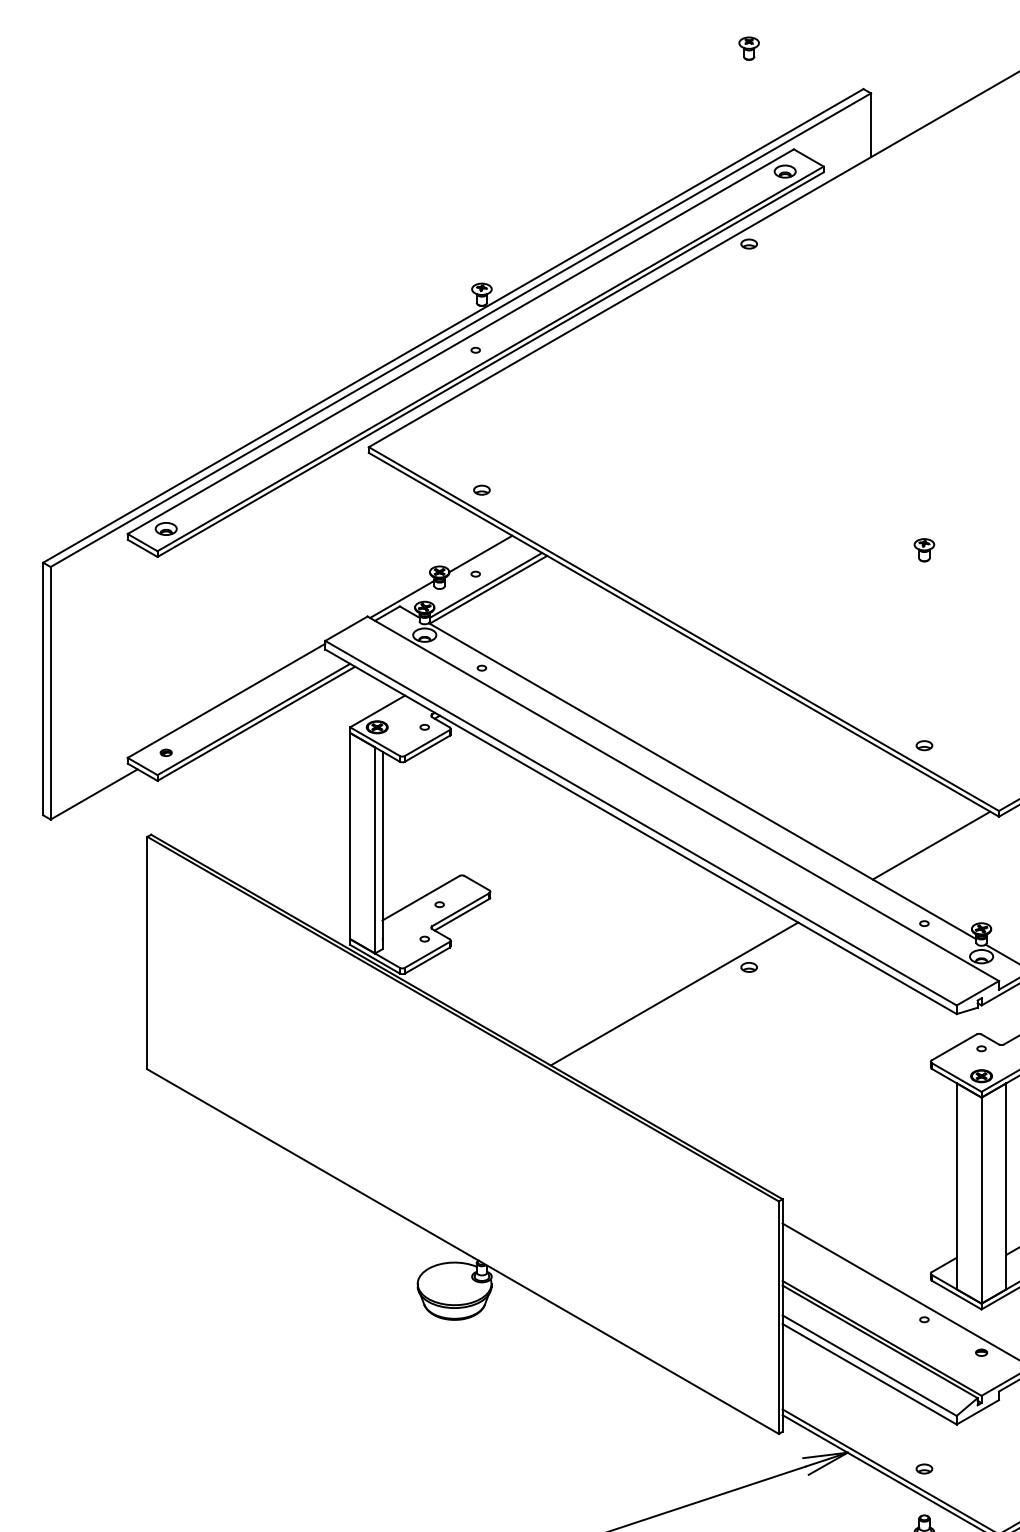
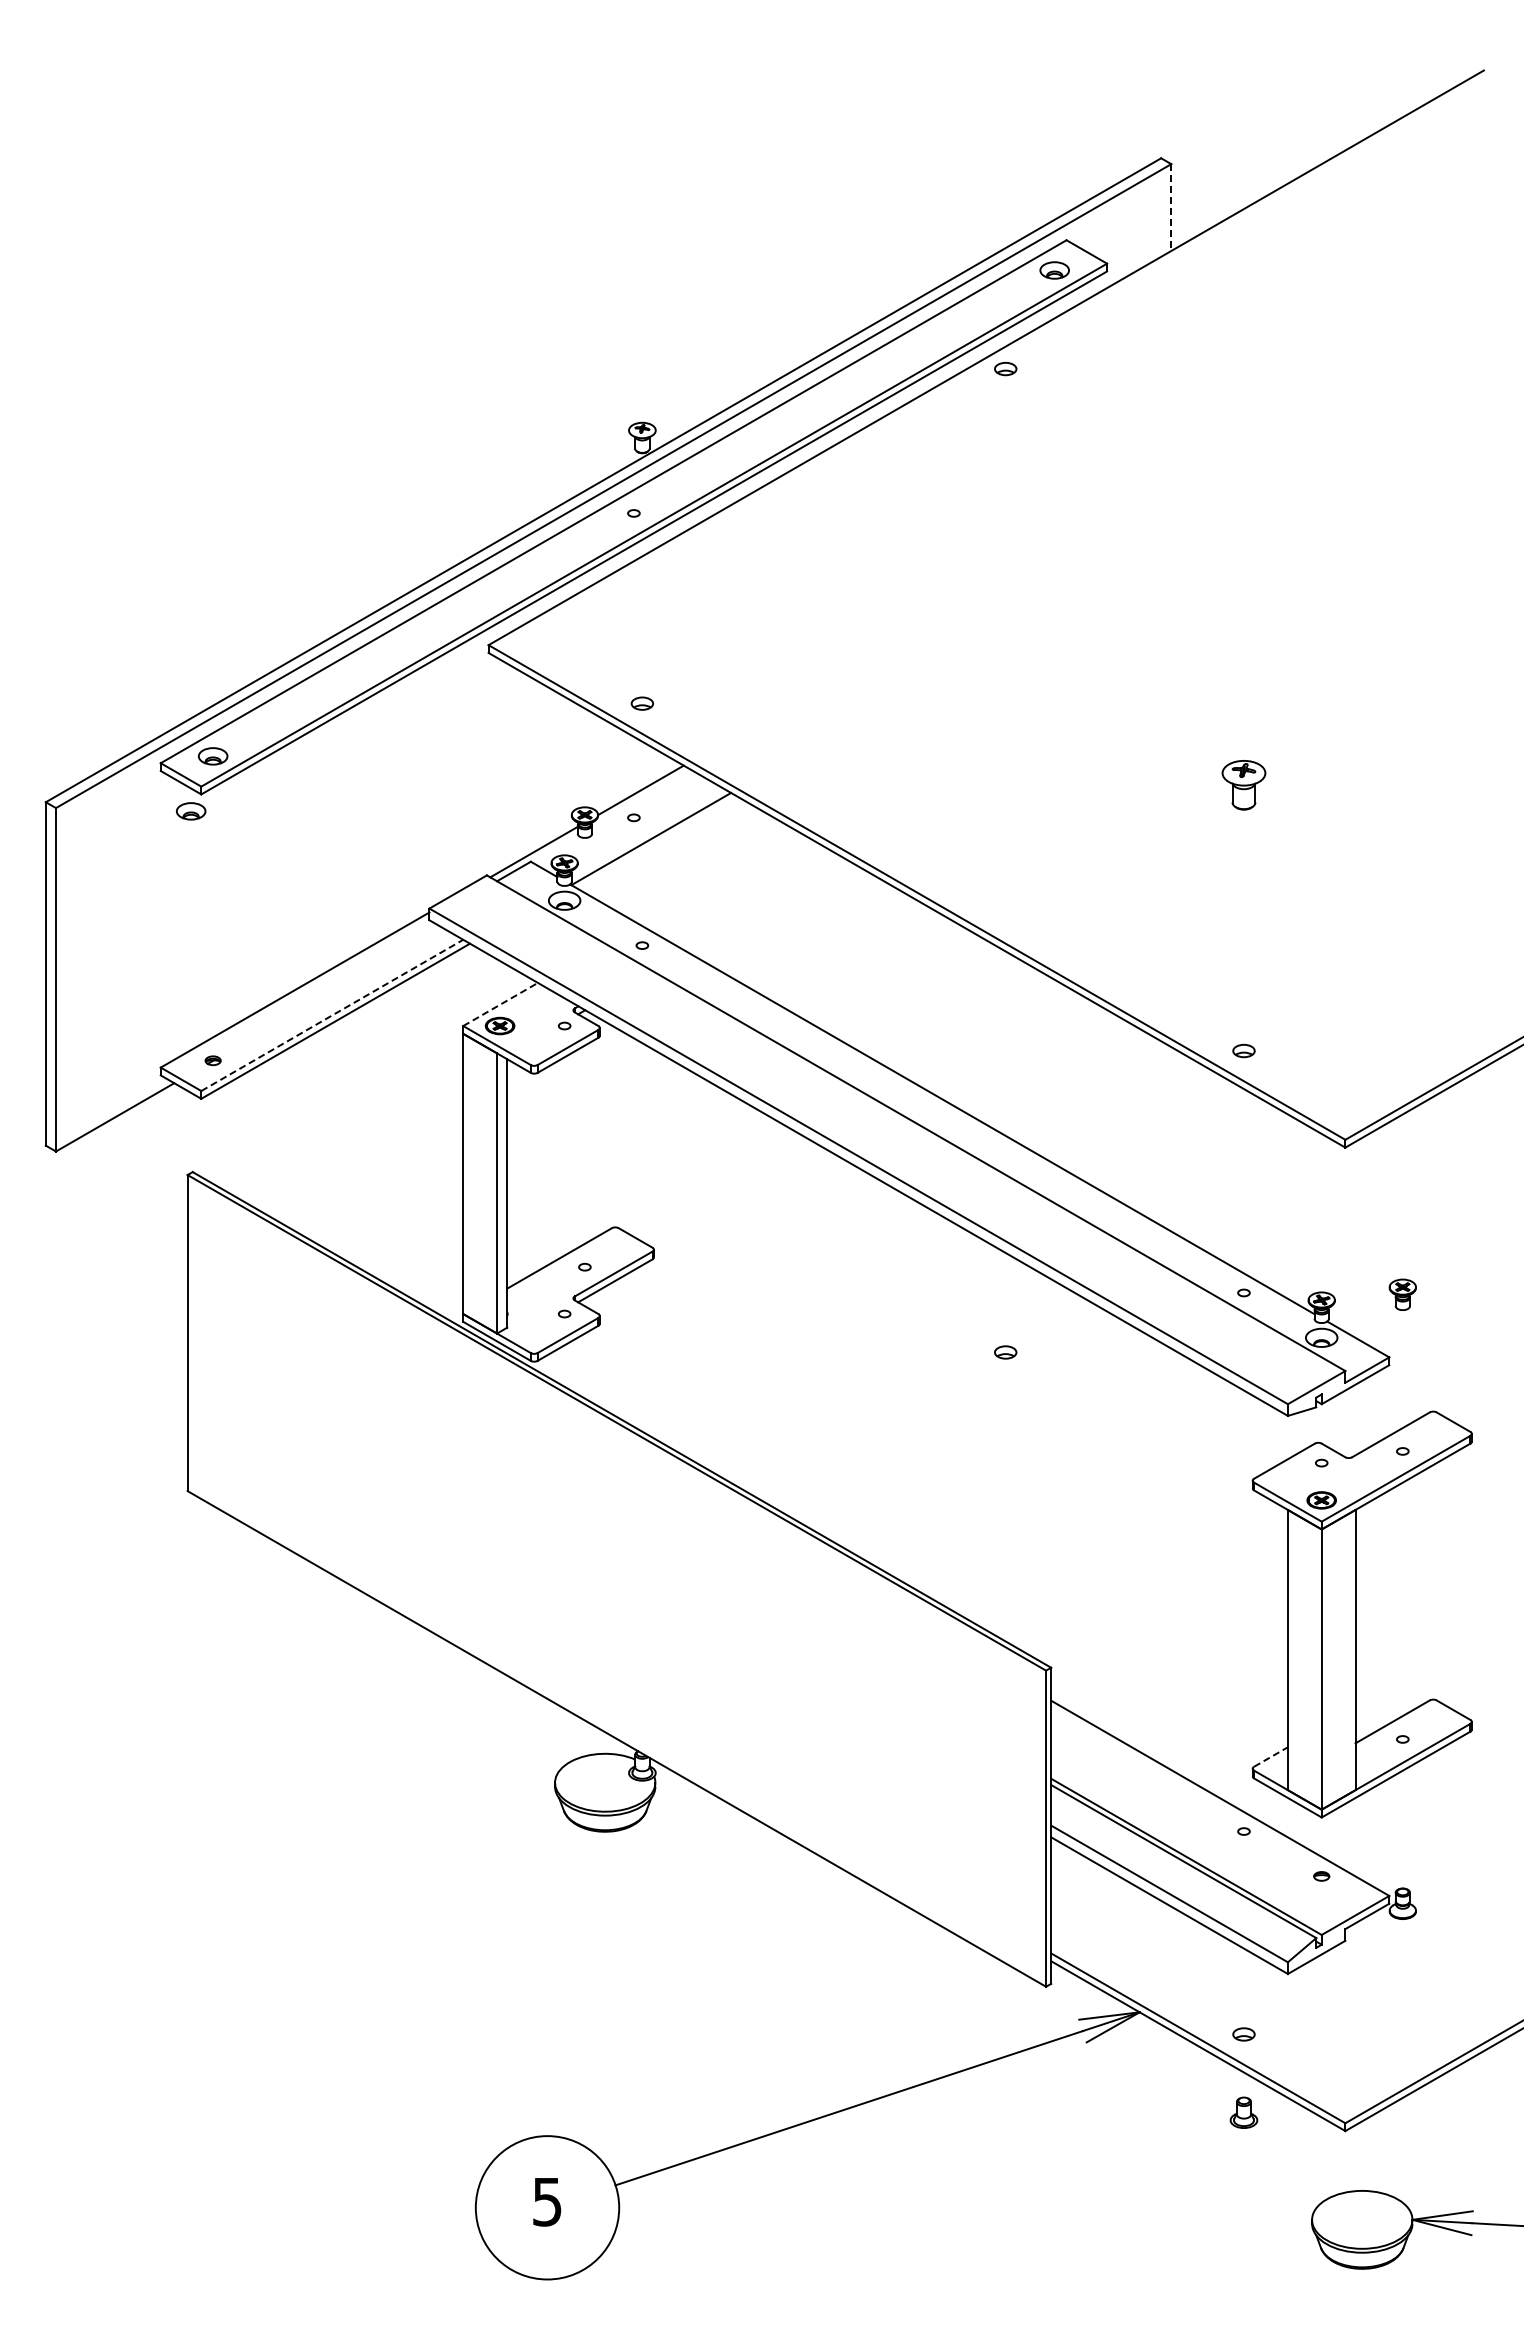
part: (749, 48) -> (1005, 103), removed
line: (871, 126) -> (1171, 208), solid -> dashed
part: (924, 550) -> (1243, 785), size x1.6
part: (150, 569) -> (191, 811), added
line: (485, 585) -> (647, 833), removed
line: (378, 711) -> (501, 1004), solid -> dashed
line: (254, 719) -> (332, 1015), solid -> dashed
line: (931, 845) -> (1253, 1186), removed
line: (674, 993) -> (904, 1388), removed
line: (944, 1265) -> (1271, 1757), solid -> dashed

